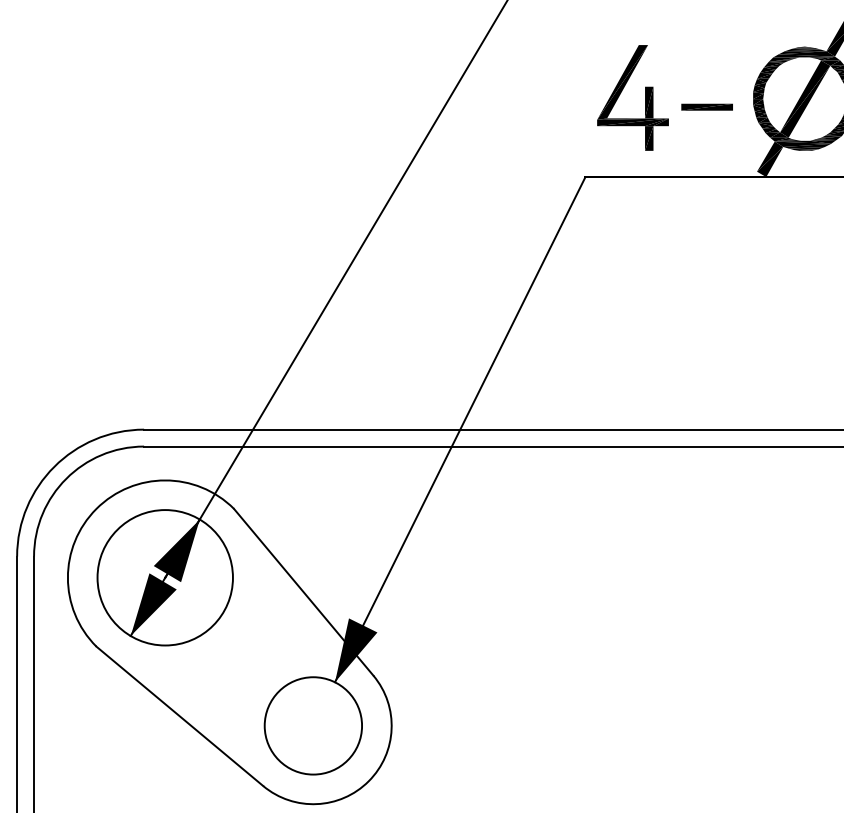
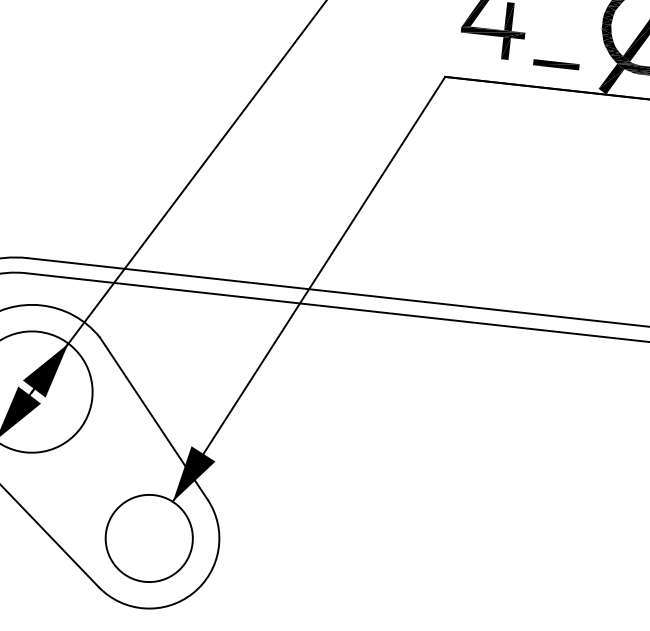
part: (706, 106) -> (555, 64), moved

